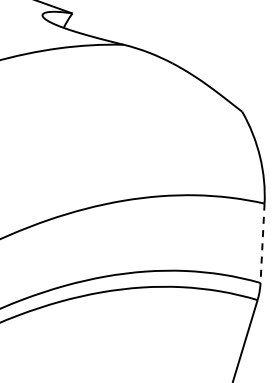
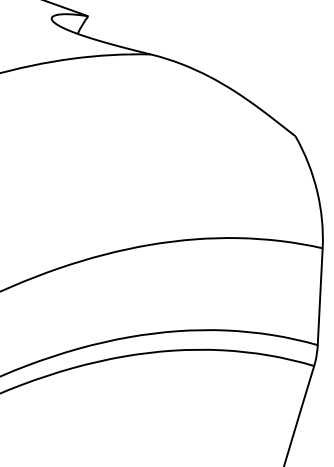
line: (262, 243) -> (320, 296), dashed -> solid

